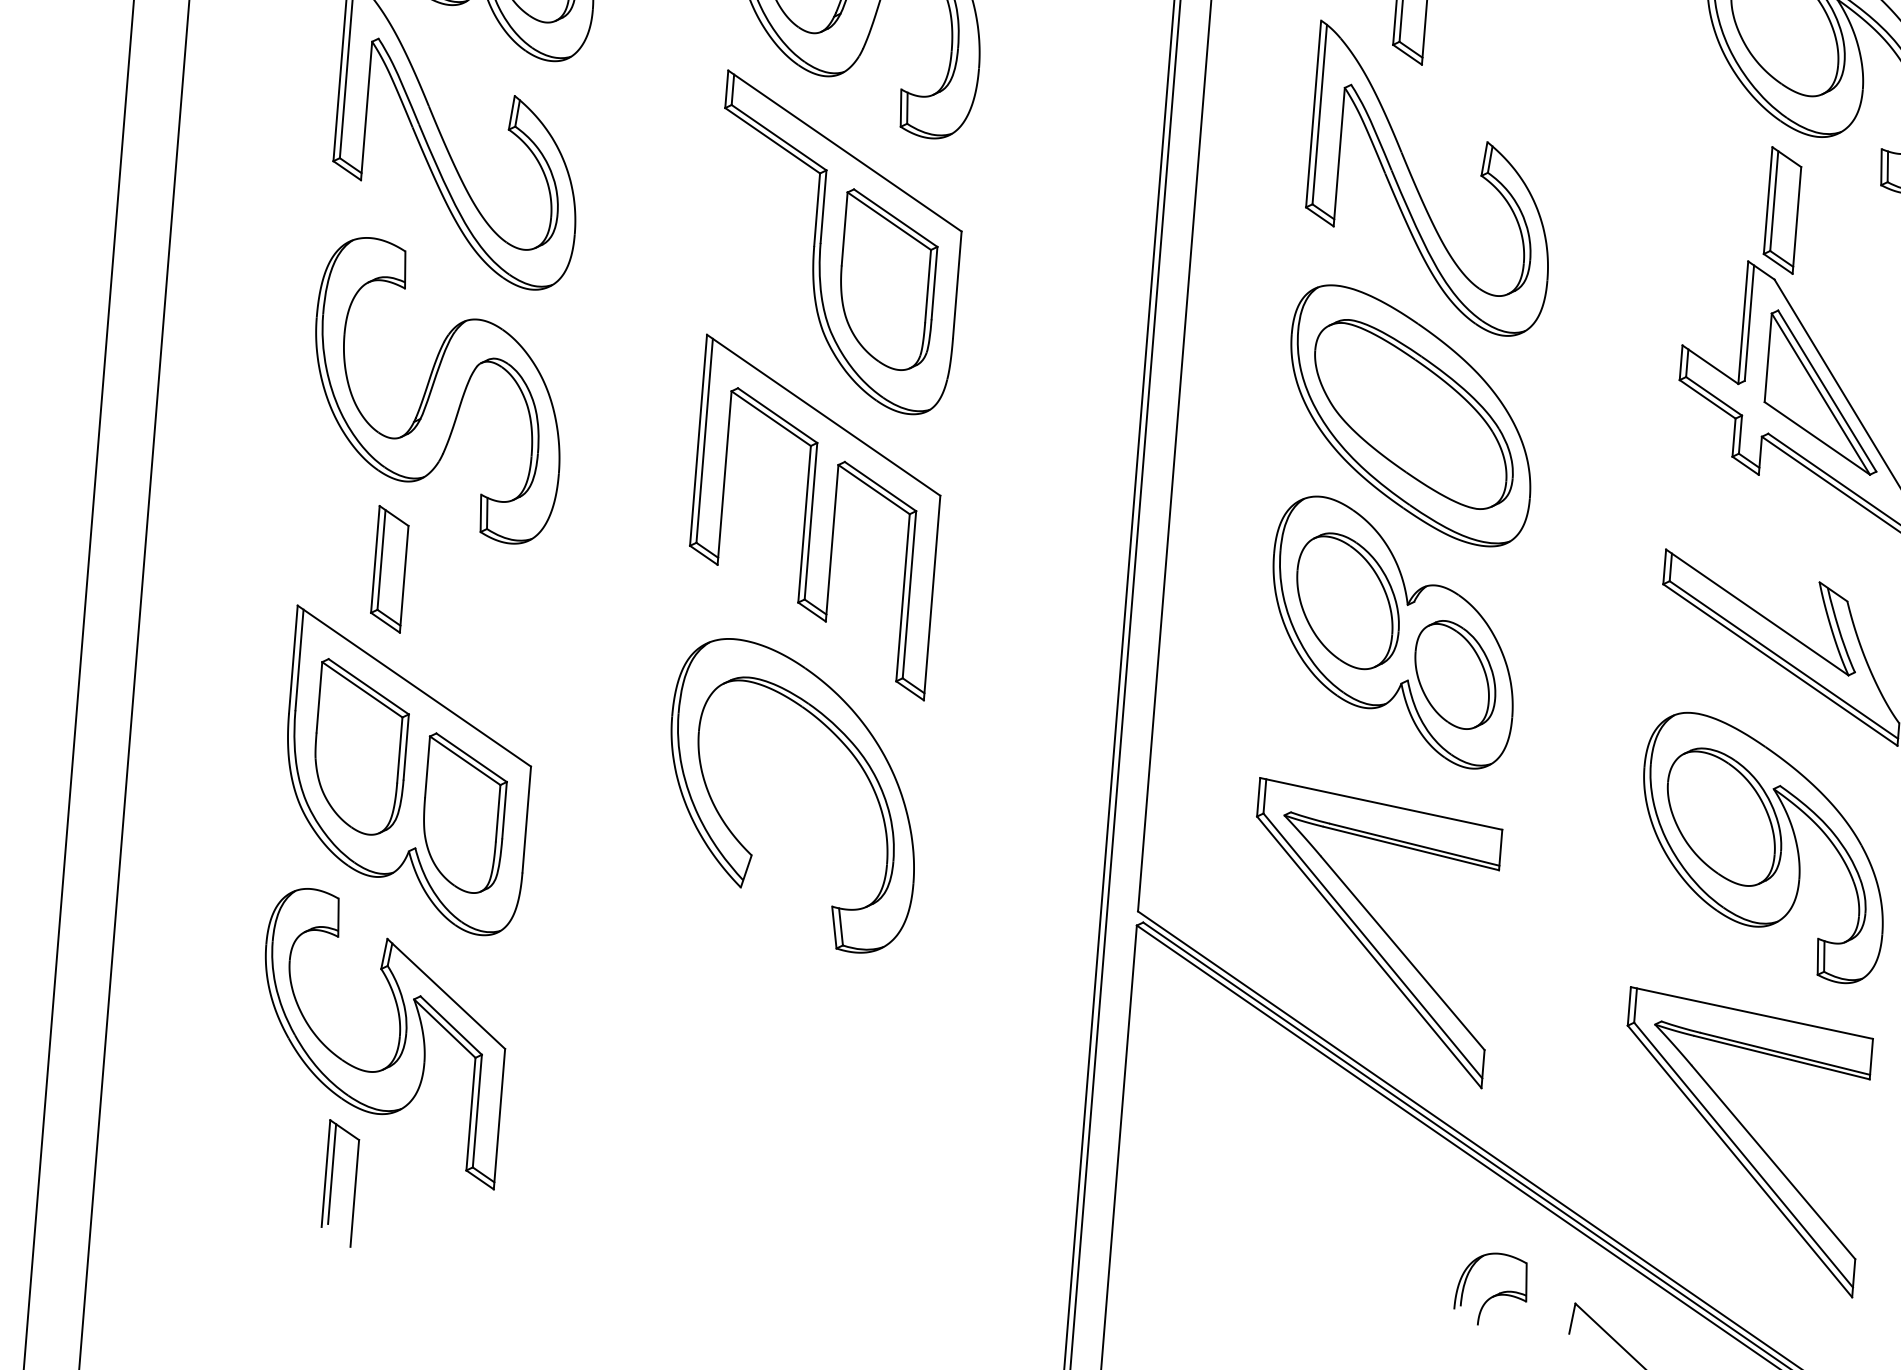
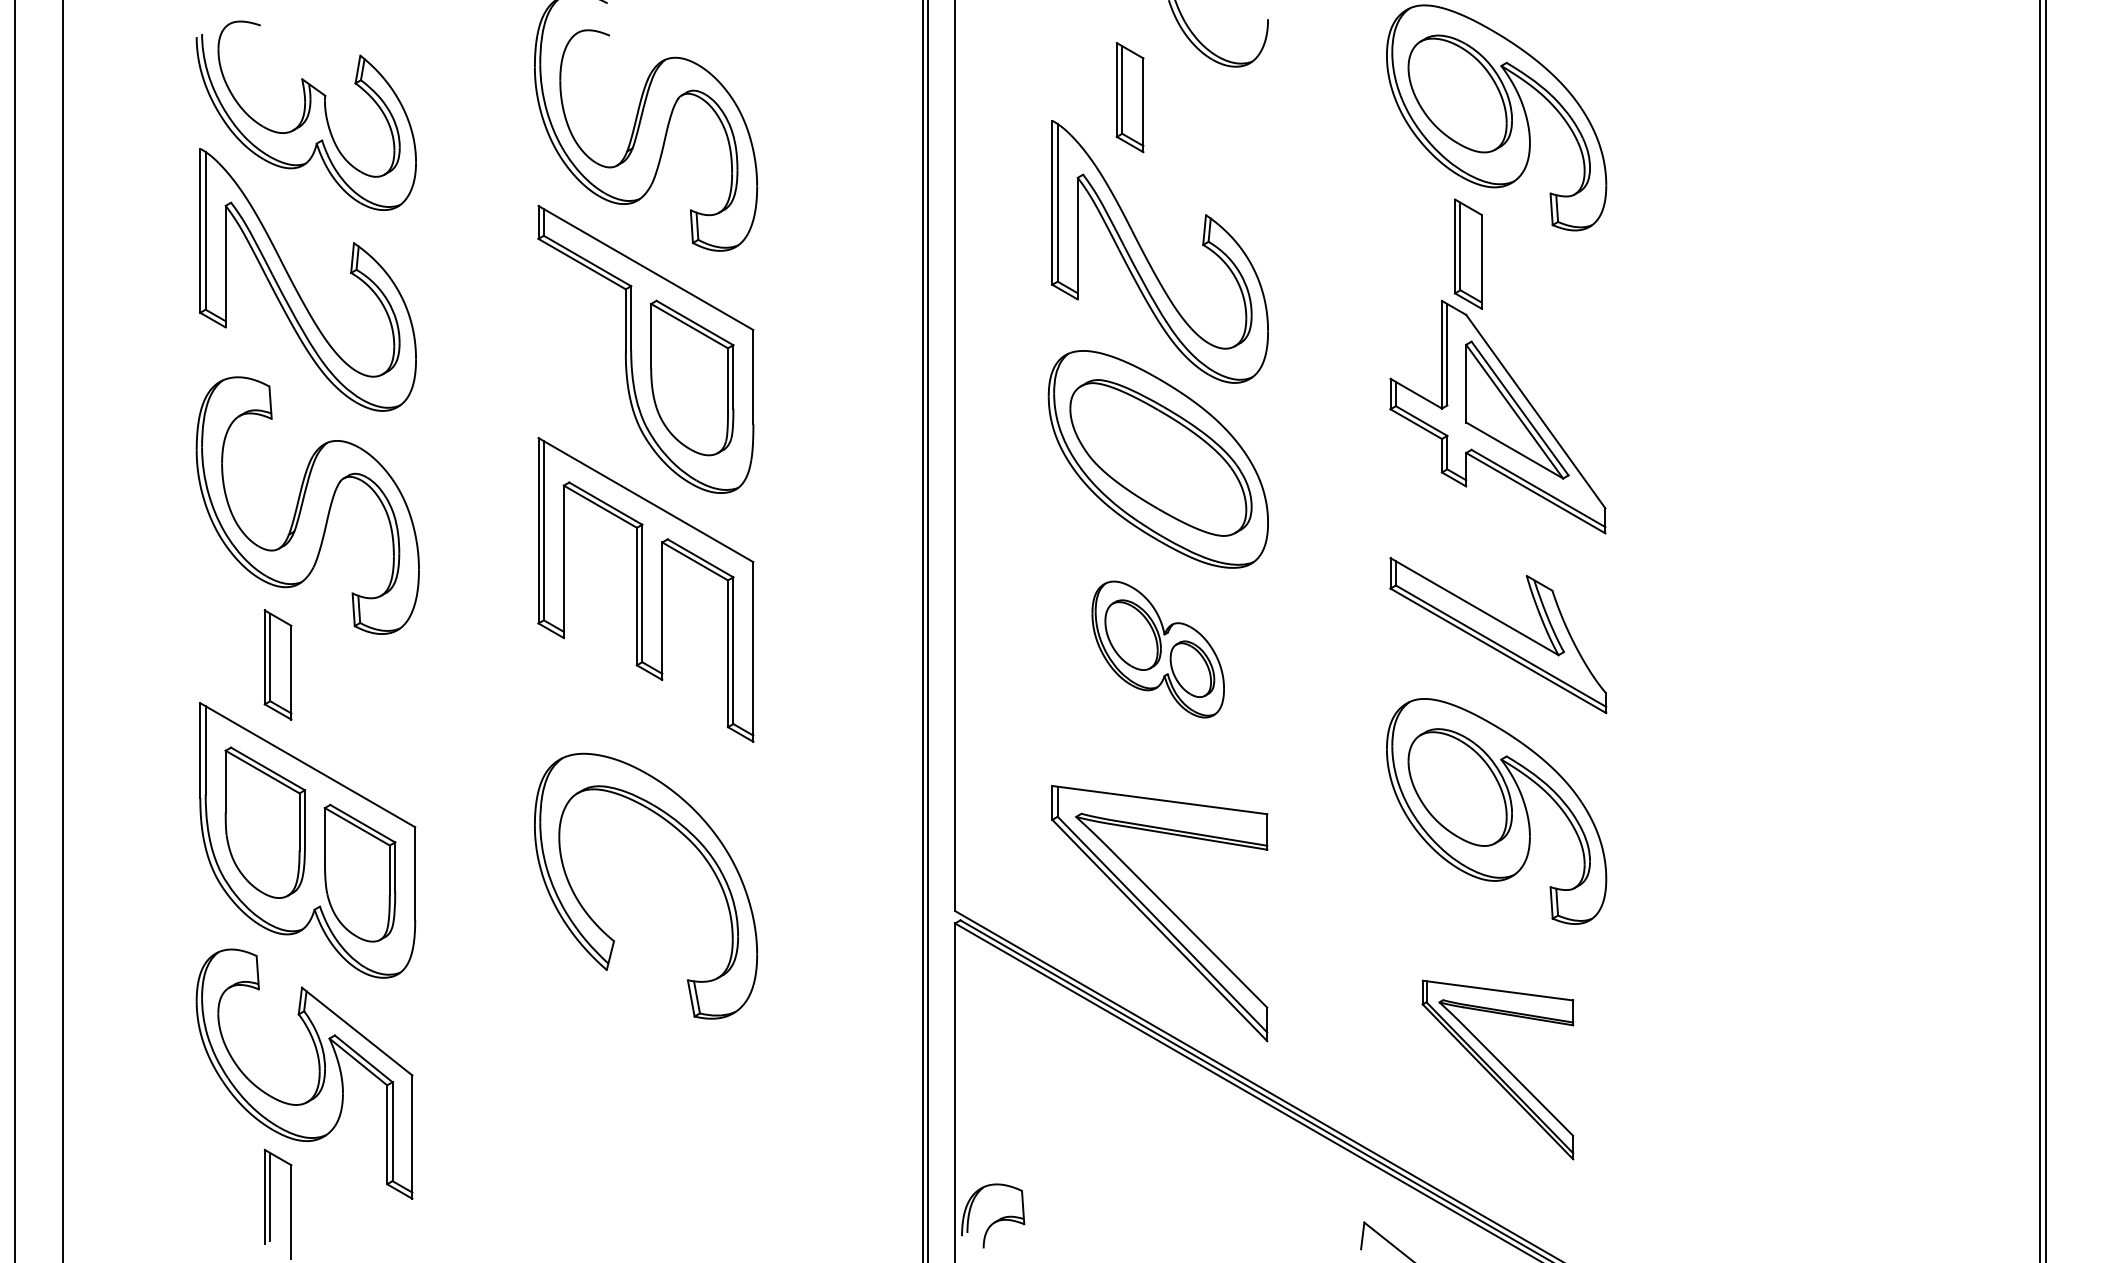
part: (1392, 632) -> (1157, 649), size x0.6
part: (846, 748) -> (689, 841), moved
part: (1741, 1141) -> (1497, 1069), size x0.7
part: (1491, 1288) -> (993, 1215), moved

